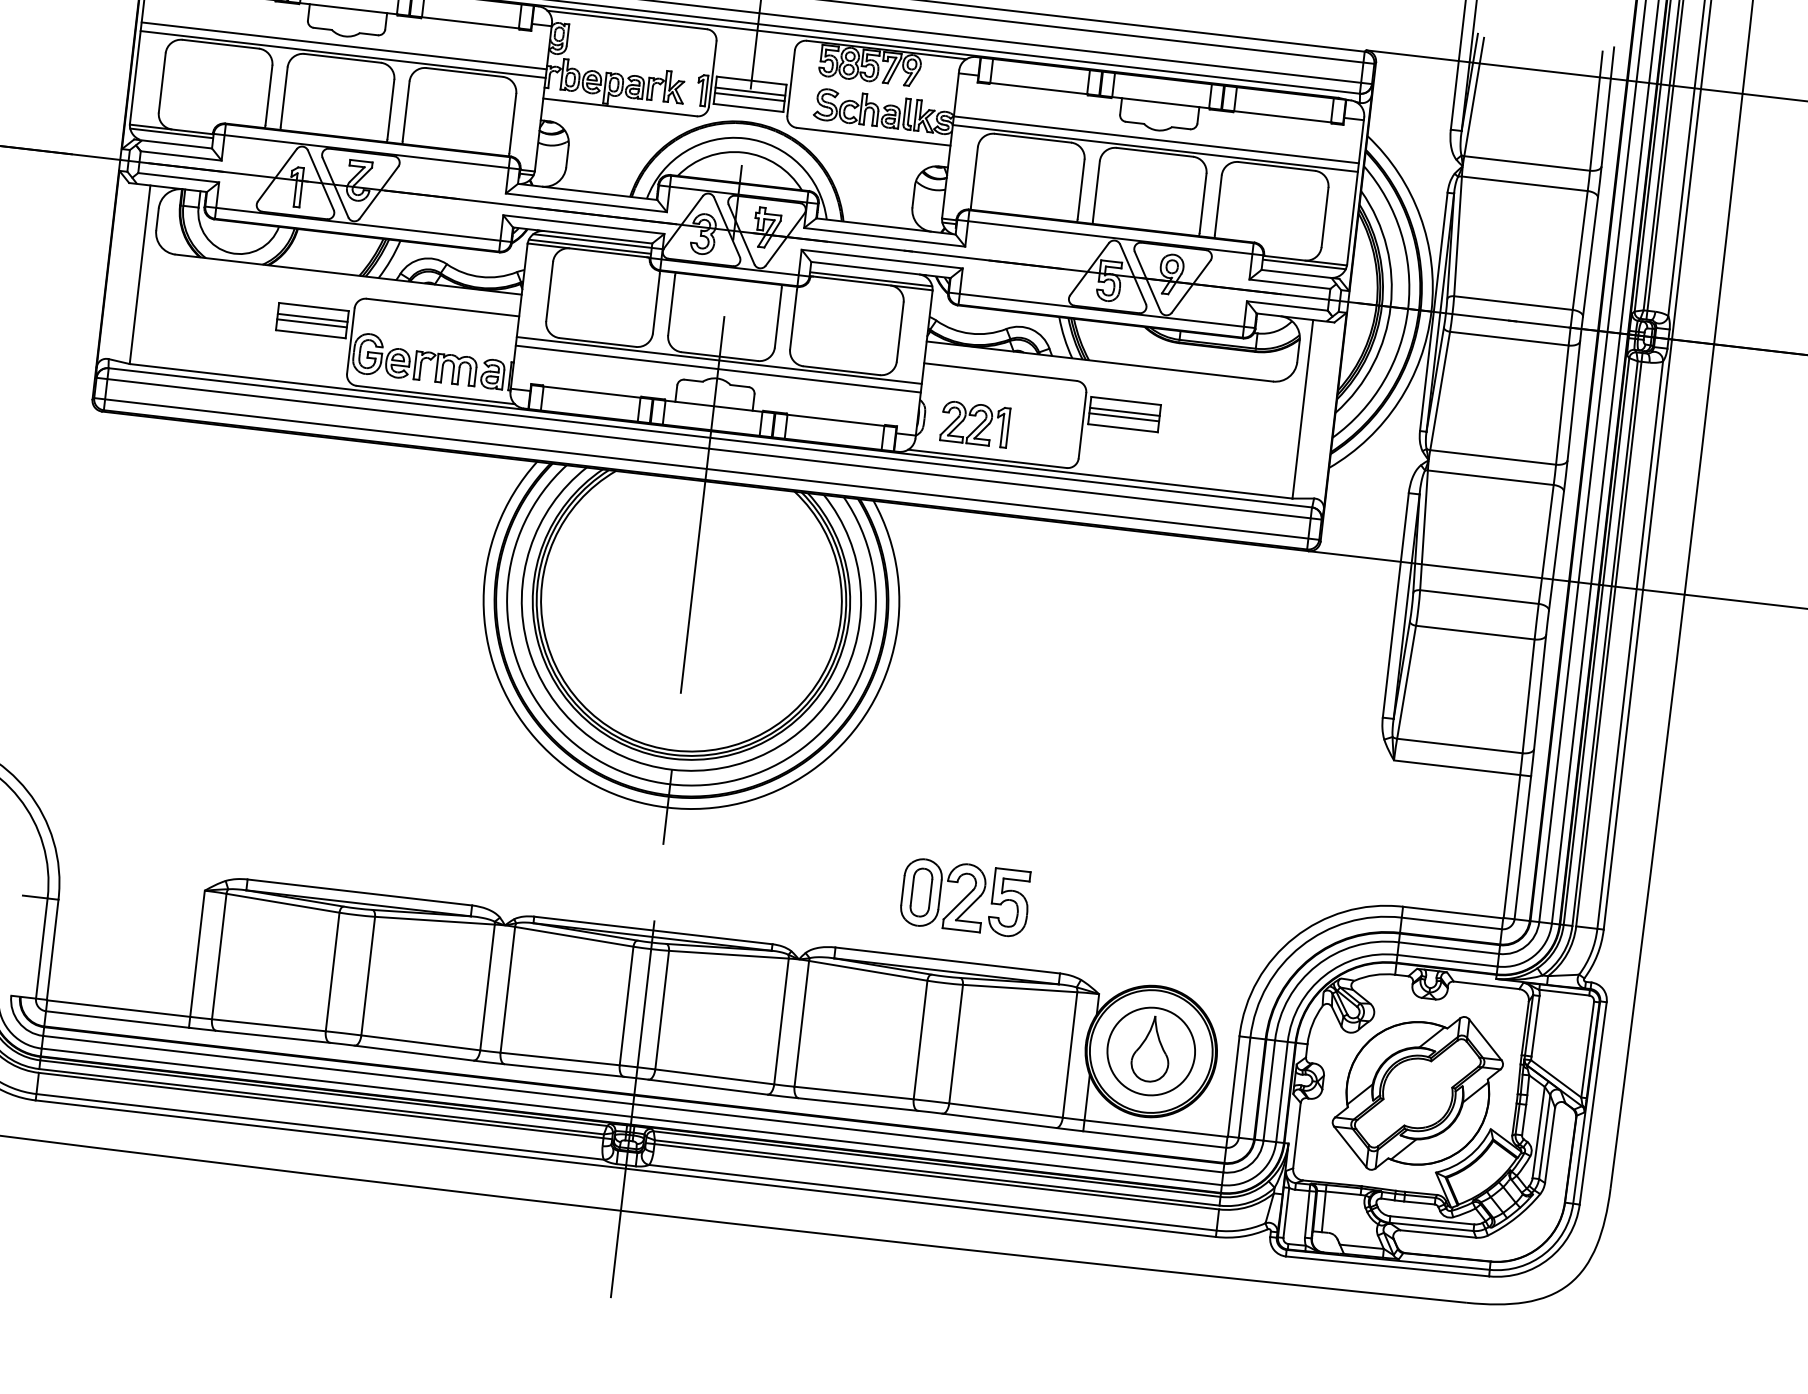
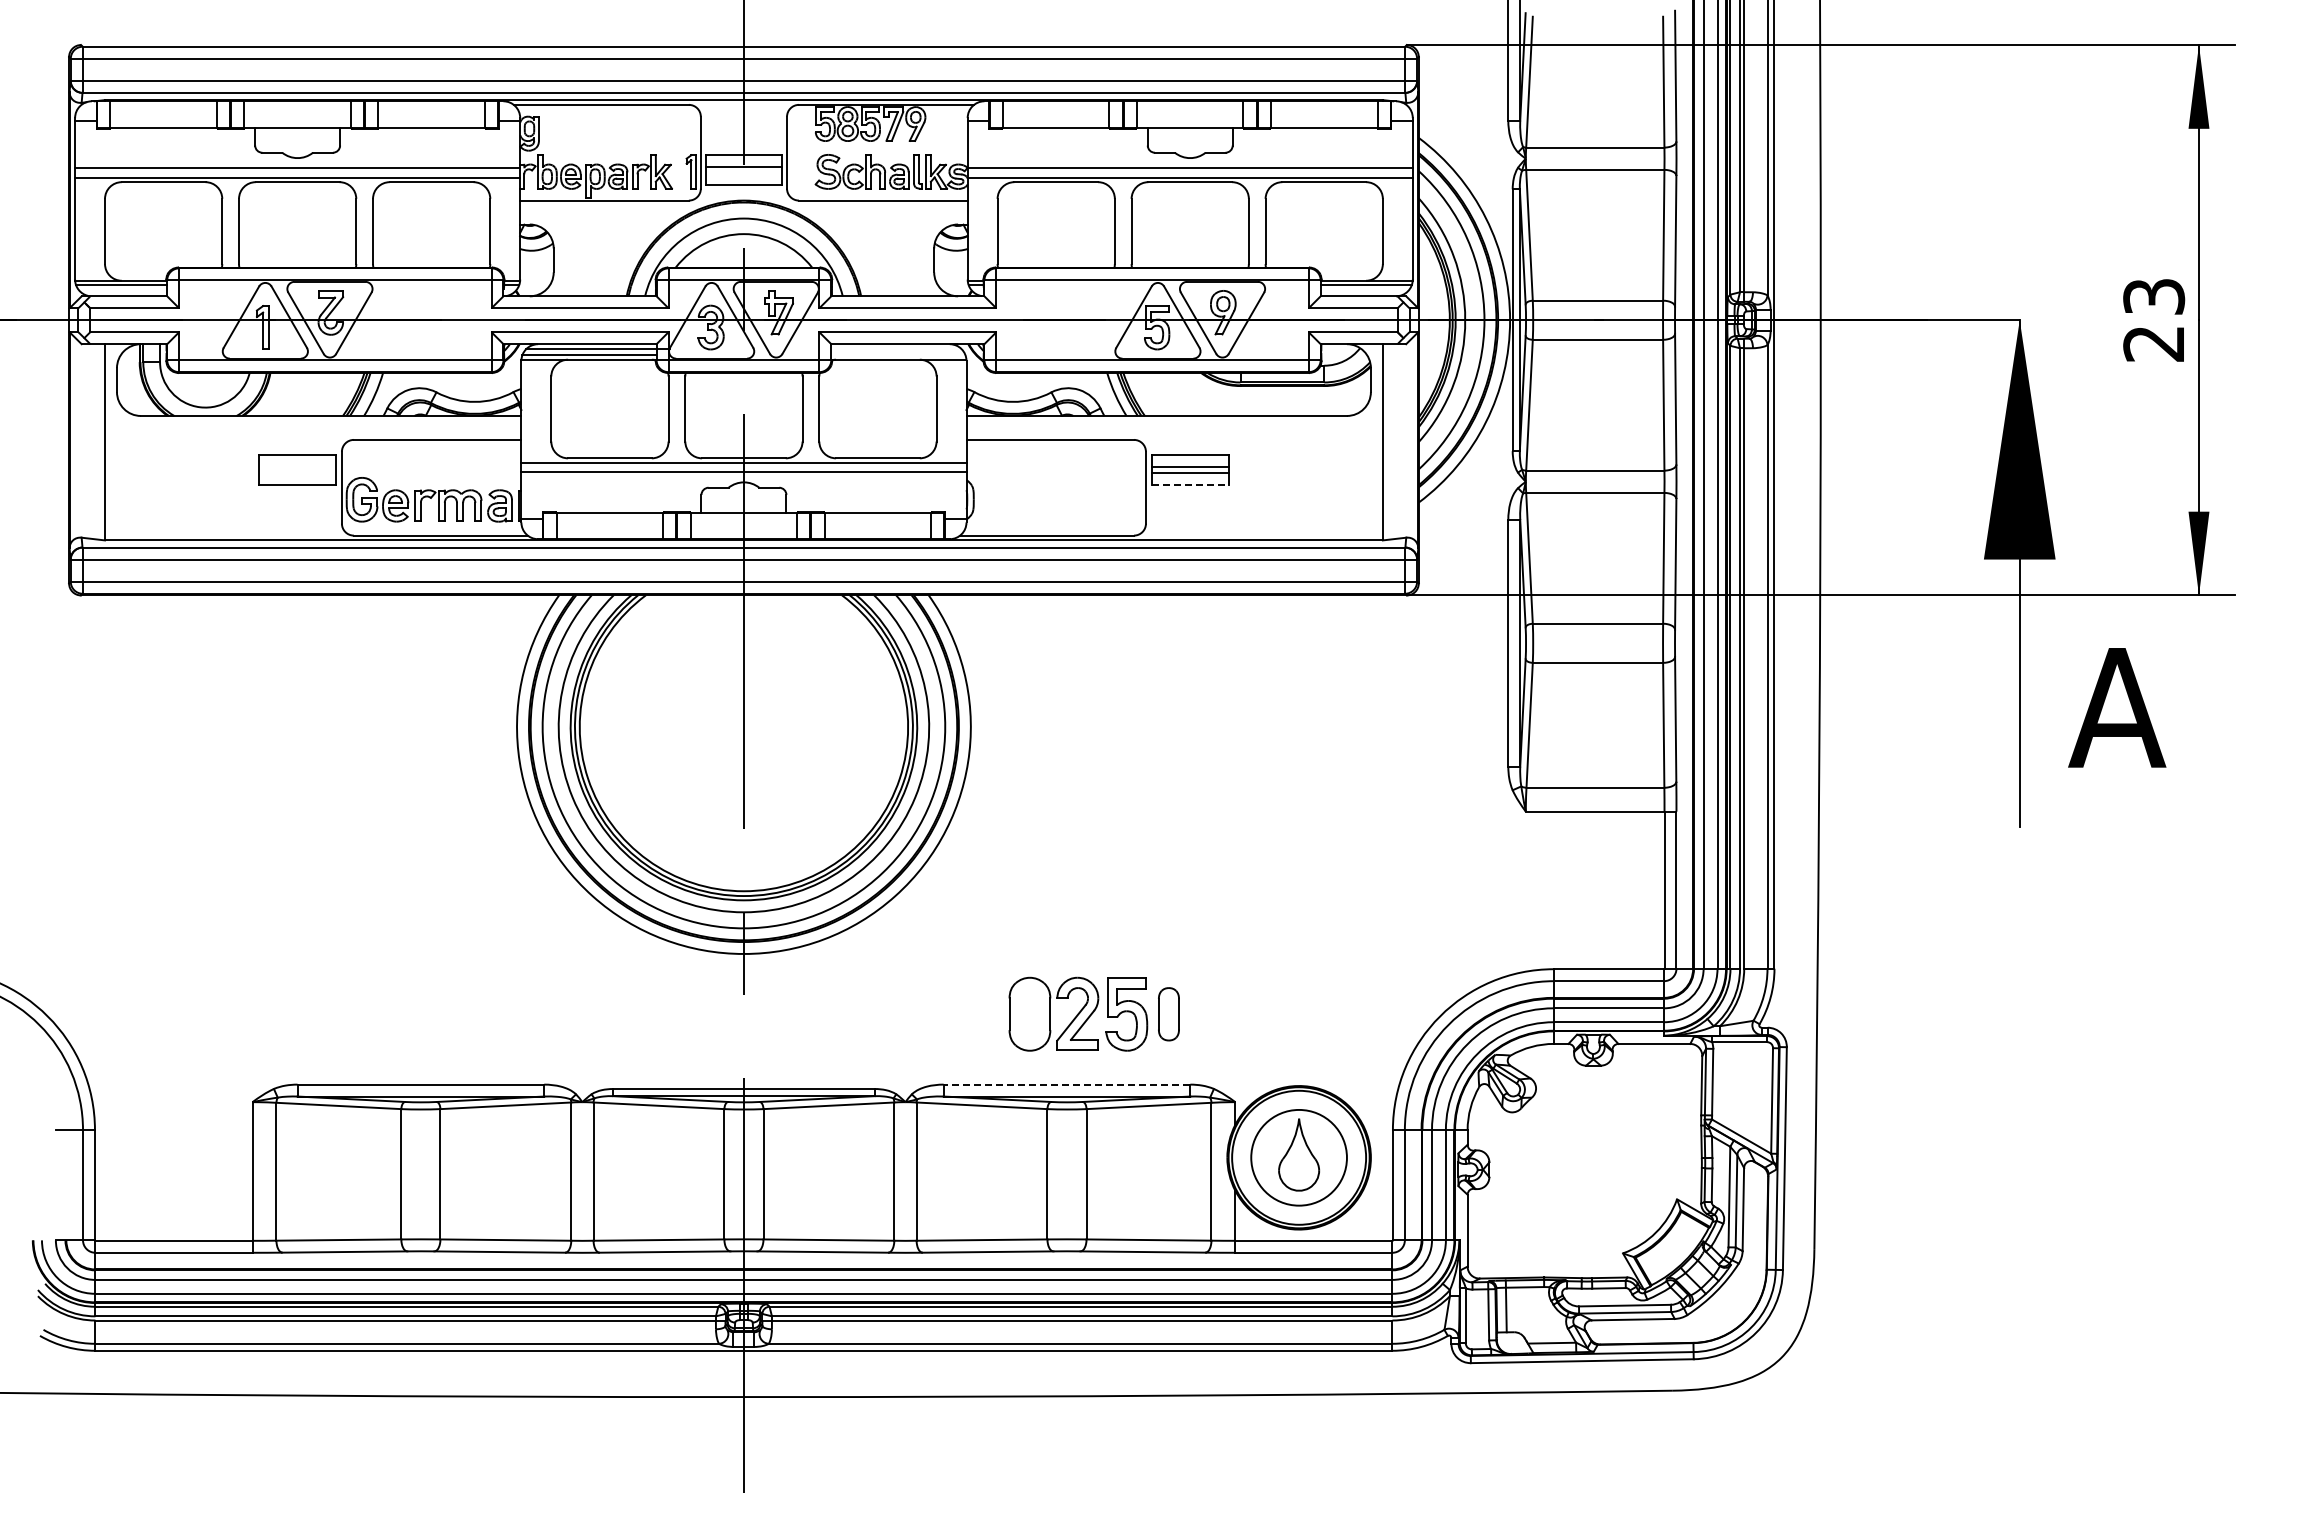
line: (749, 97) -> (743, 173), removed
line: (871, 279) -> (898, 355), removed
line: (312, 317) -> (297, 467), removed
line: (311, 323) -> (297, 473), removed
part: (975, 424) -> (1029, 499), removed
line: (1123, 428) -> (1190, 485), solid -> dashed
part: (921, 892) -> (1168, 1014), moved
line: (947, 960) -> (1066, 1084), solid -> dashed
part: (1417, 1093) -> (1593, 1169), removed

